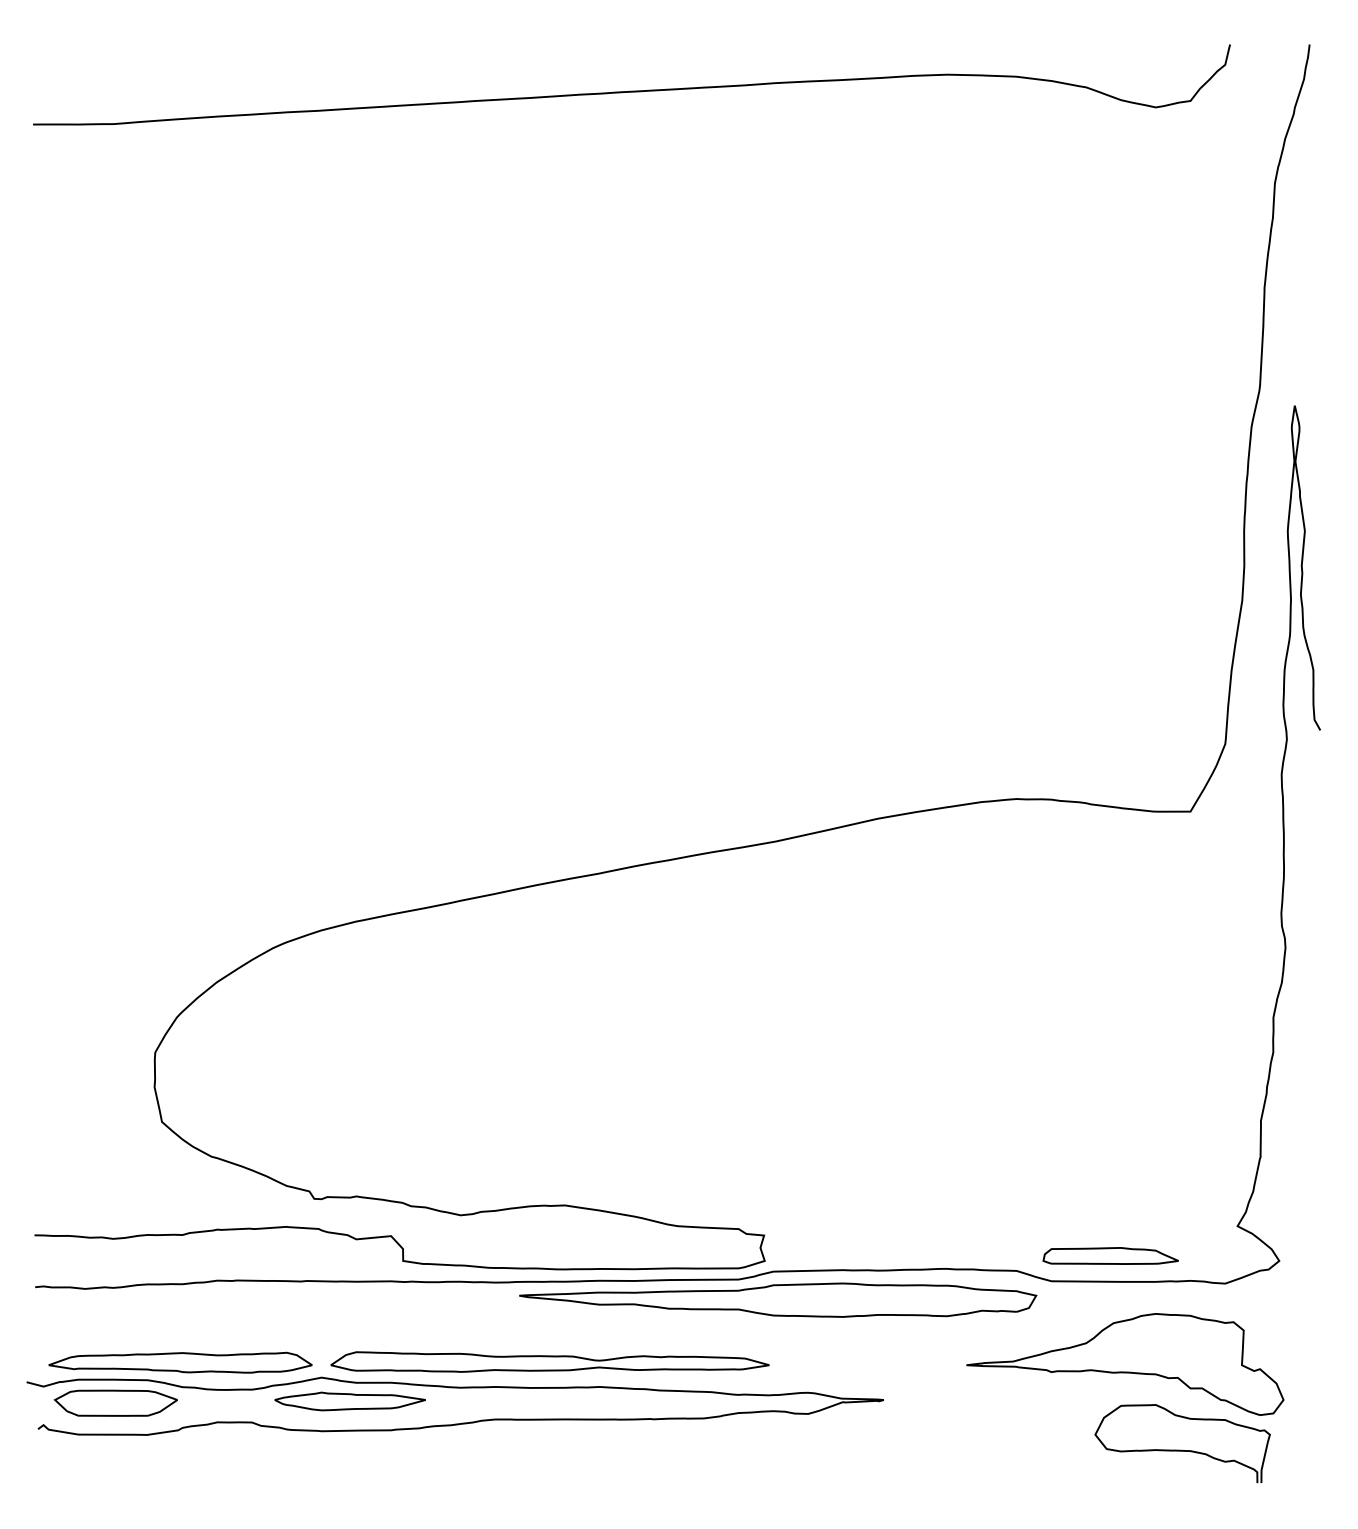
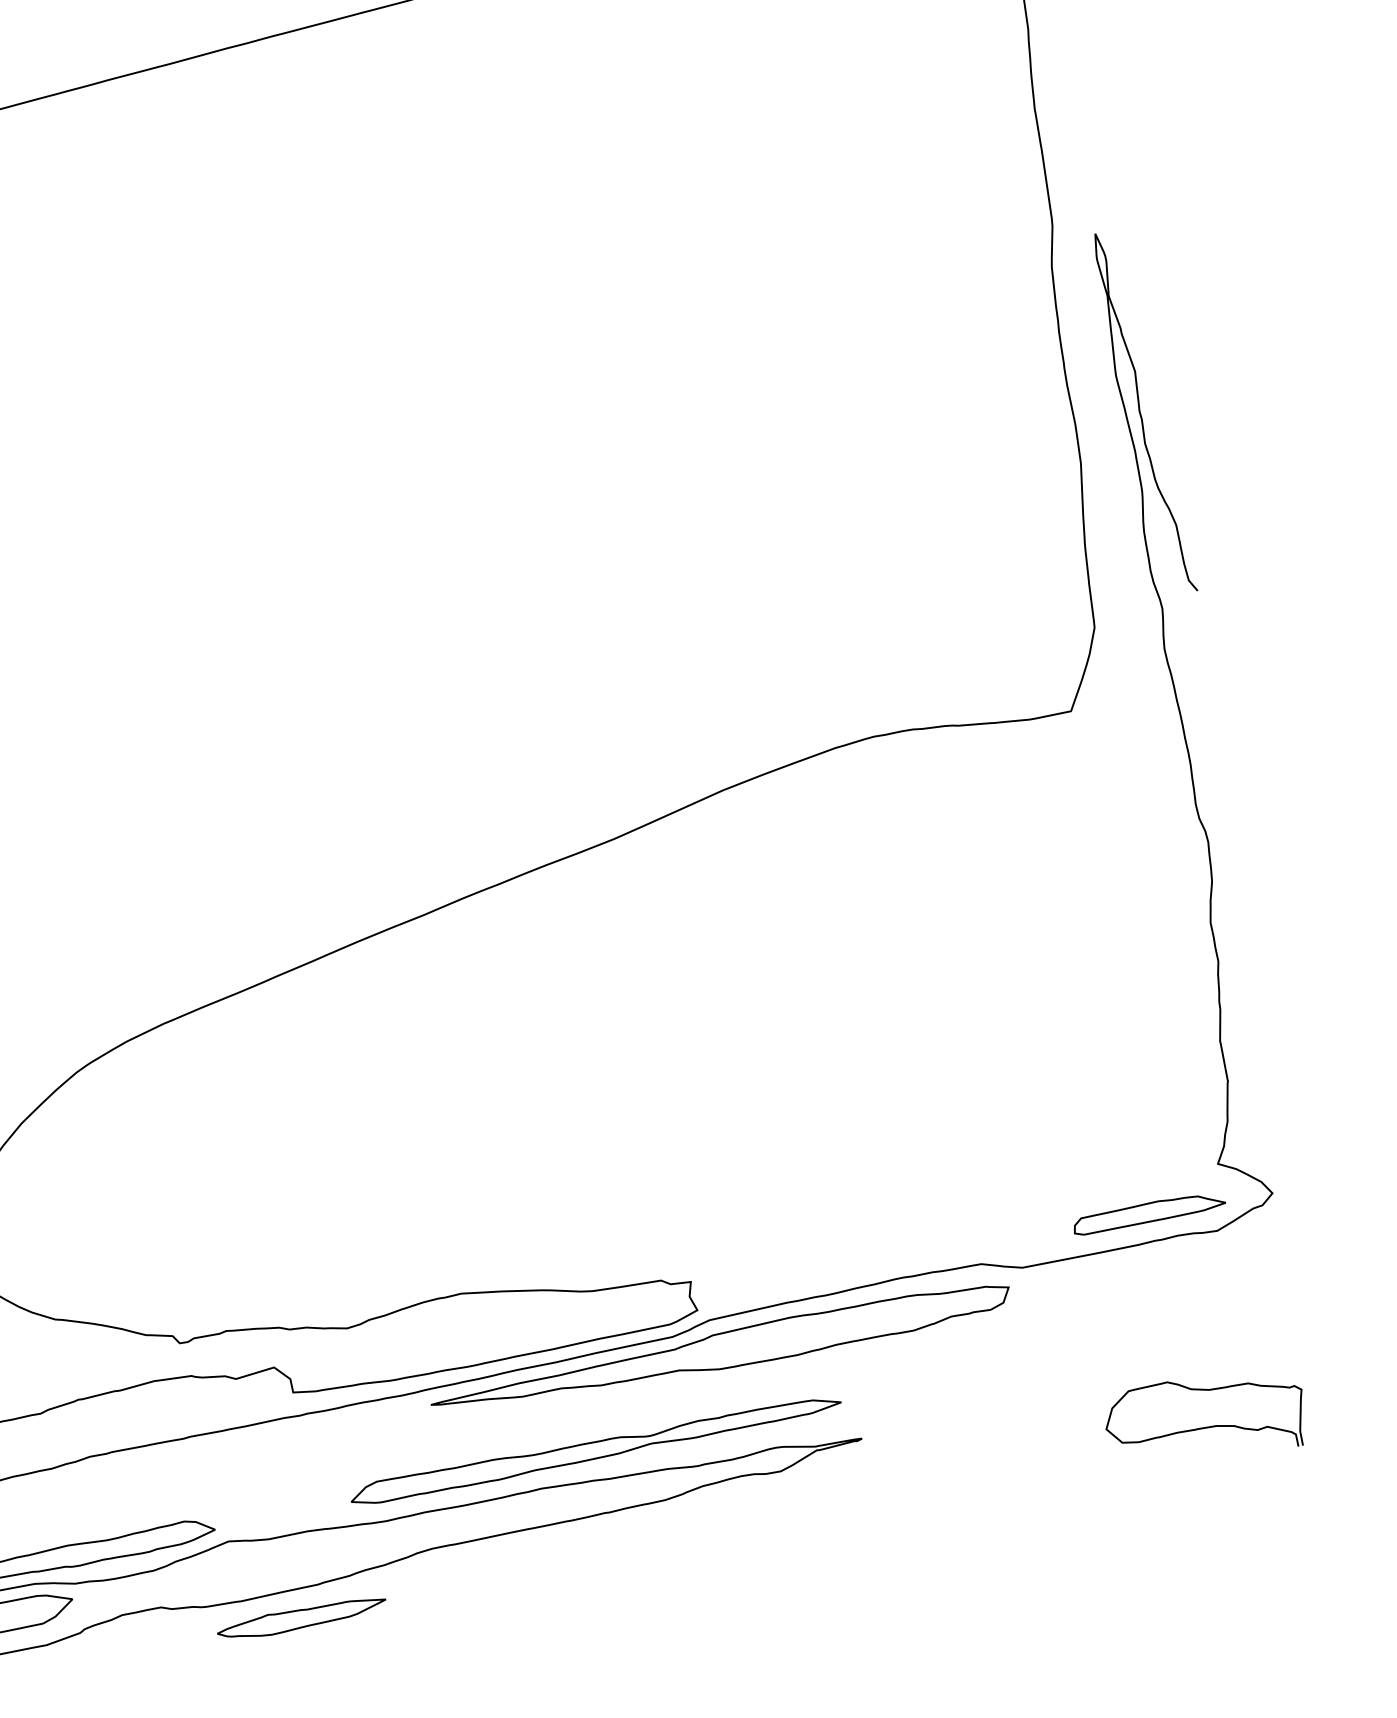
part: (1110, 1255) -> (1148, 1212), moved
part: (549, 1361) -> (594, 1448), moved
part: (1125, 1364) -> (1124, 1343), removed
part: (349, 1401) -> (301, 1618), moved

